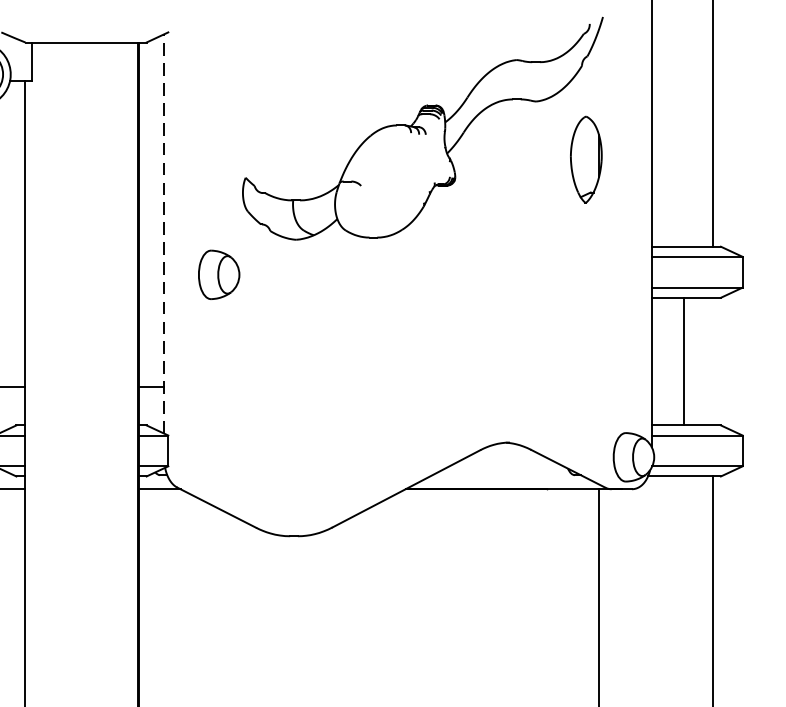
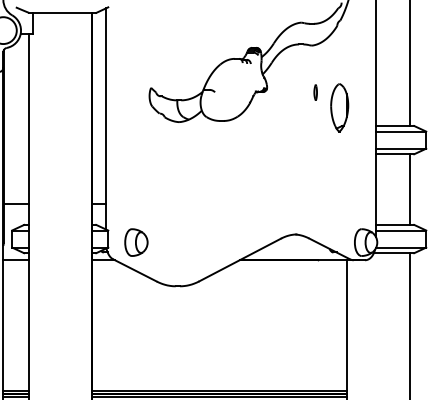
part: (585, 159) -> (339, 107), moved
part: (542, 186) -> (315, 92), added
line: (163, 233) -> (105, 118), dashed -> solid
part: (219, 274) -> (136, 242), moved
line: (683, 361) -> (409, 189), moved

